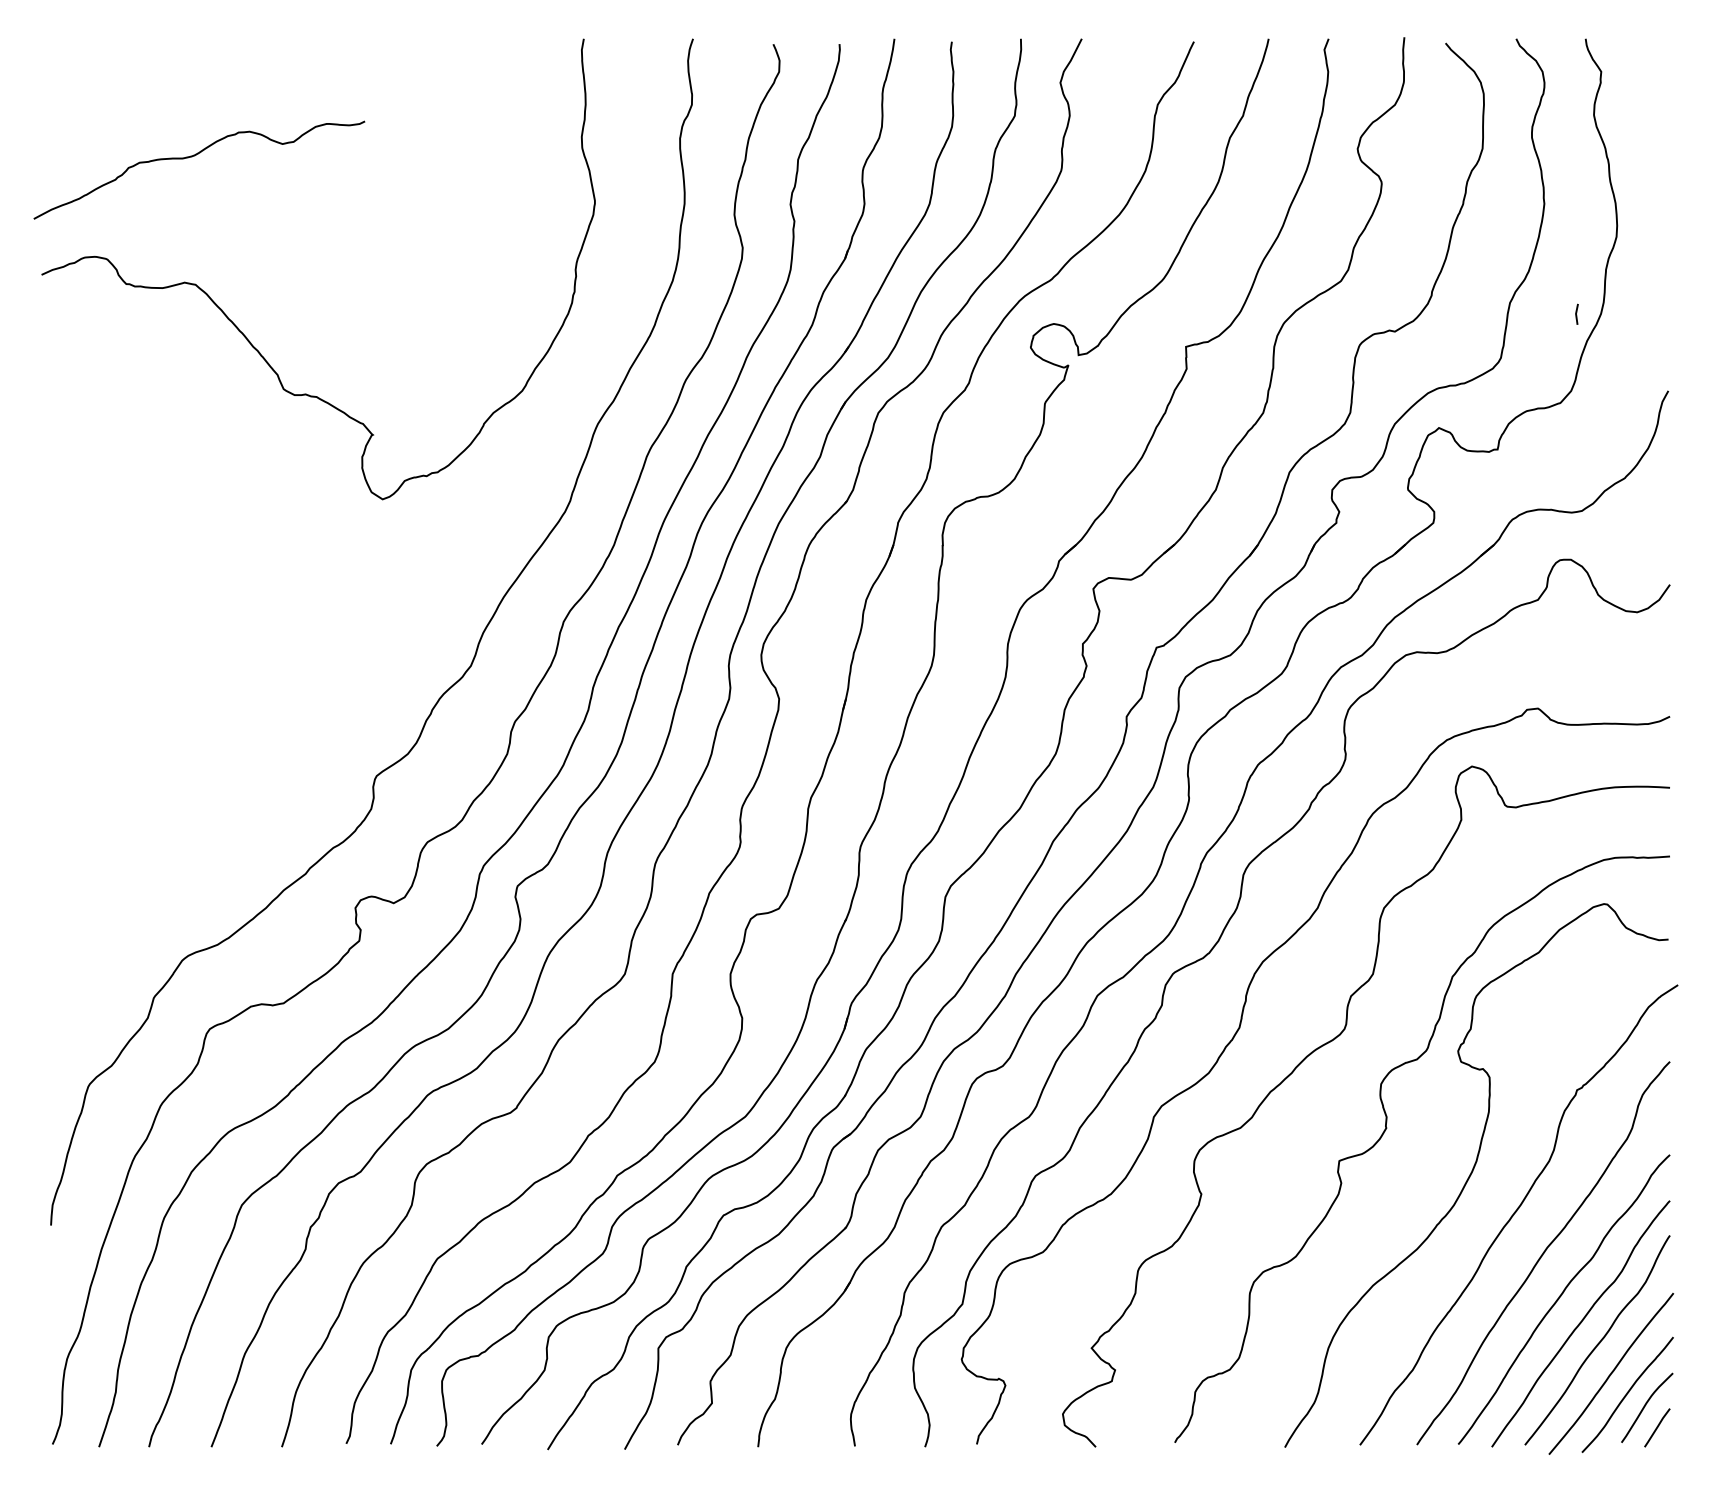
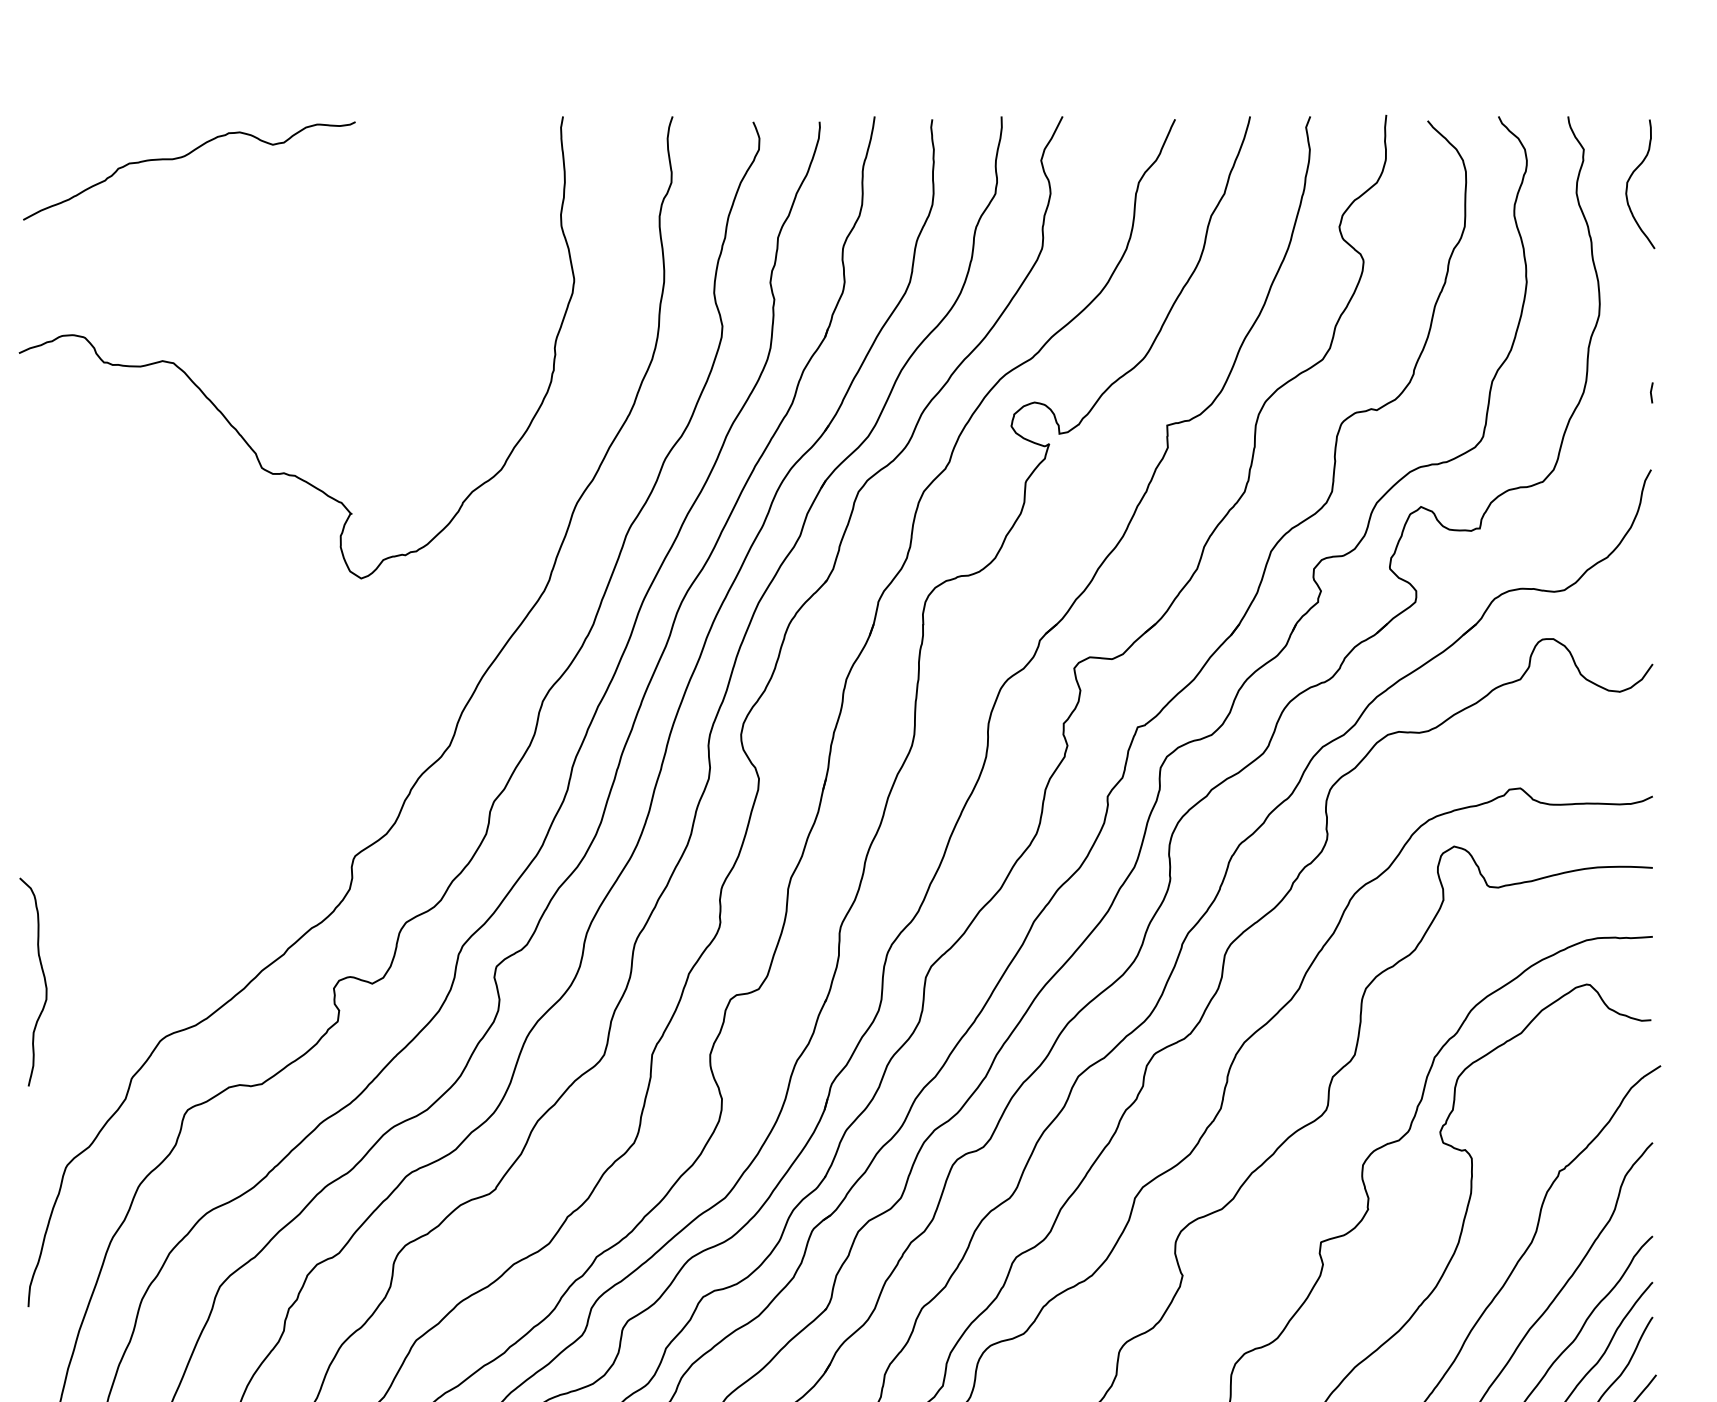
curve: (1647, 101) -> (1630, 179), added
curve: (192, 157) -> (182, 158), moved
line: (1576, 313) -> (1651, 392), moved
curve: (66, 900) -> (44, 980), added

